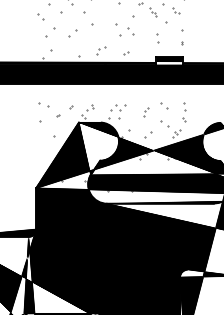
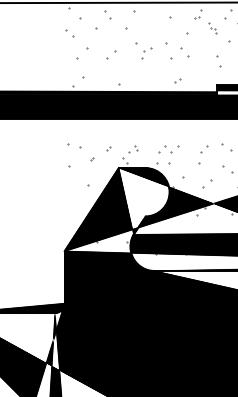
part: (101, 50) -> (147, 52), moved
part: (145, 111) -> (203, 154), size x1.67

